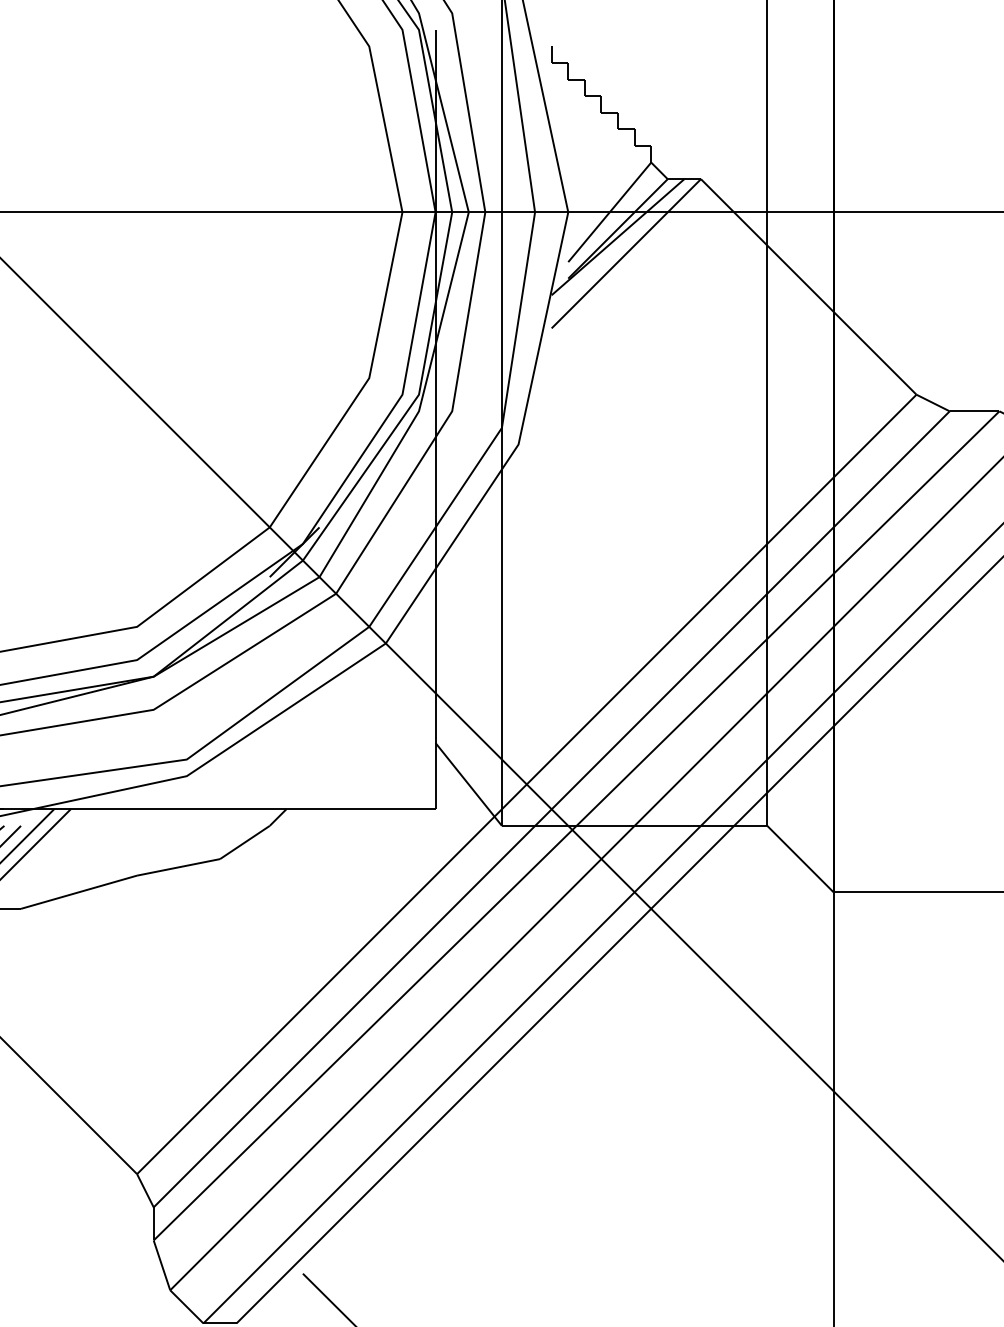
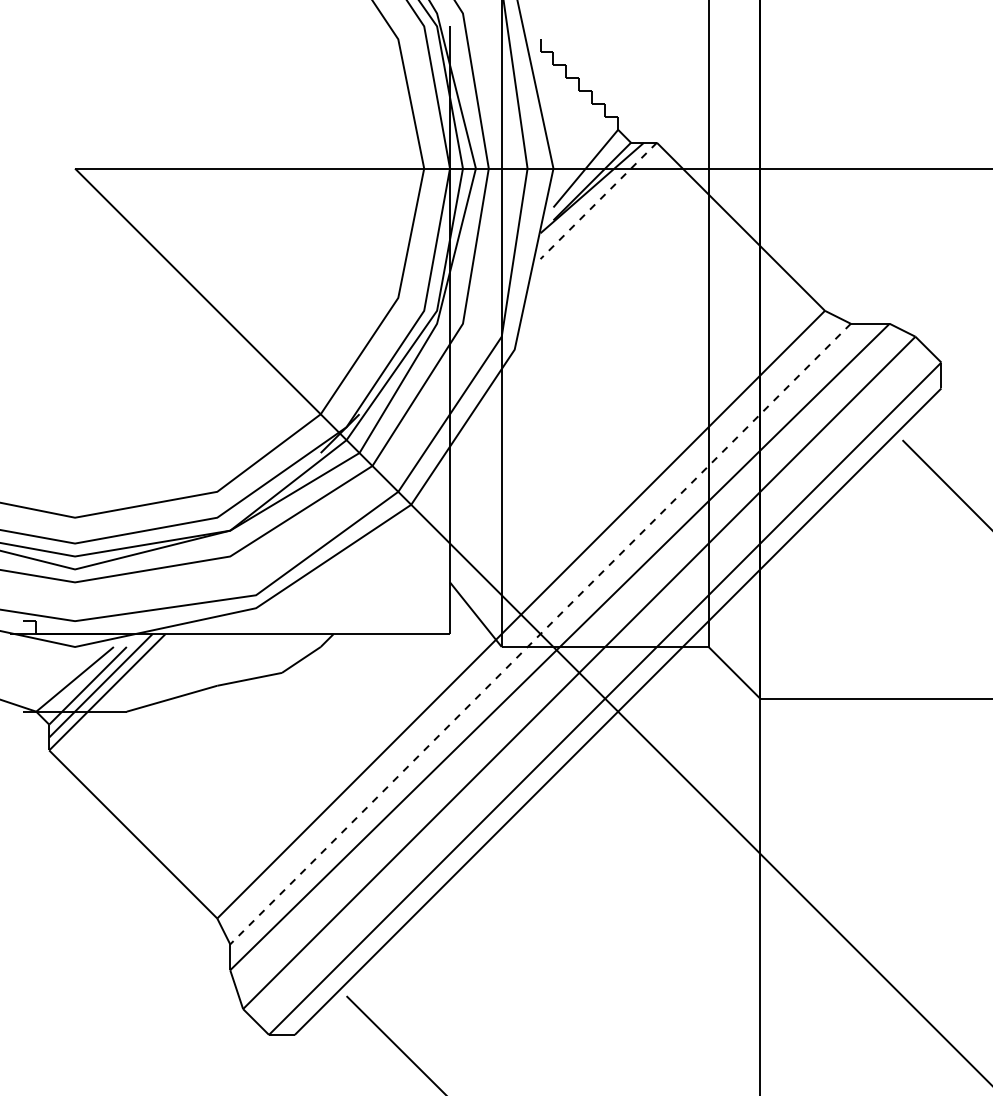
line: (626, 254) -> (598, 201), solid -> dashed
line: (551, 809) -> (540, 634), solid -> dashed

